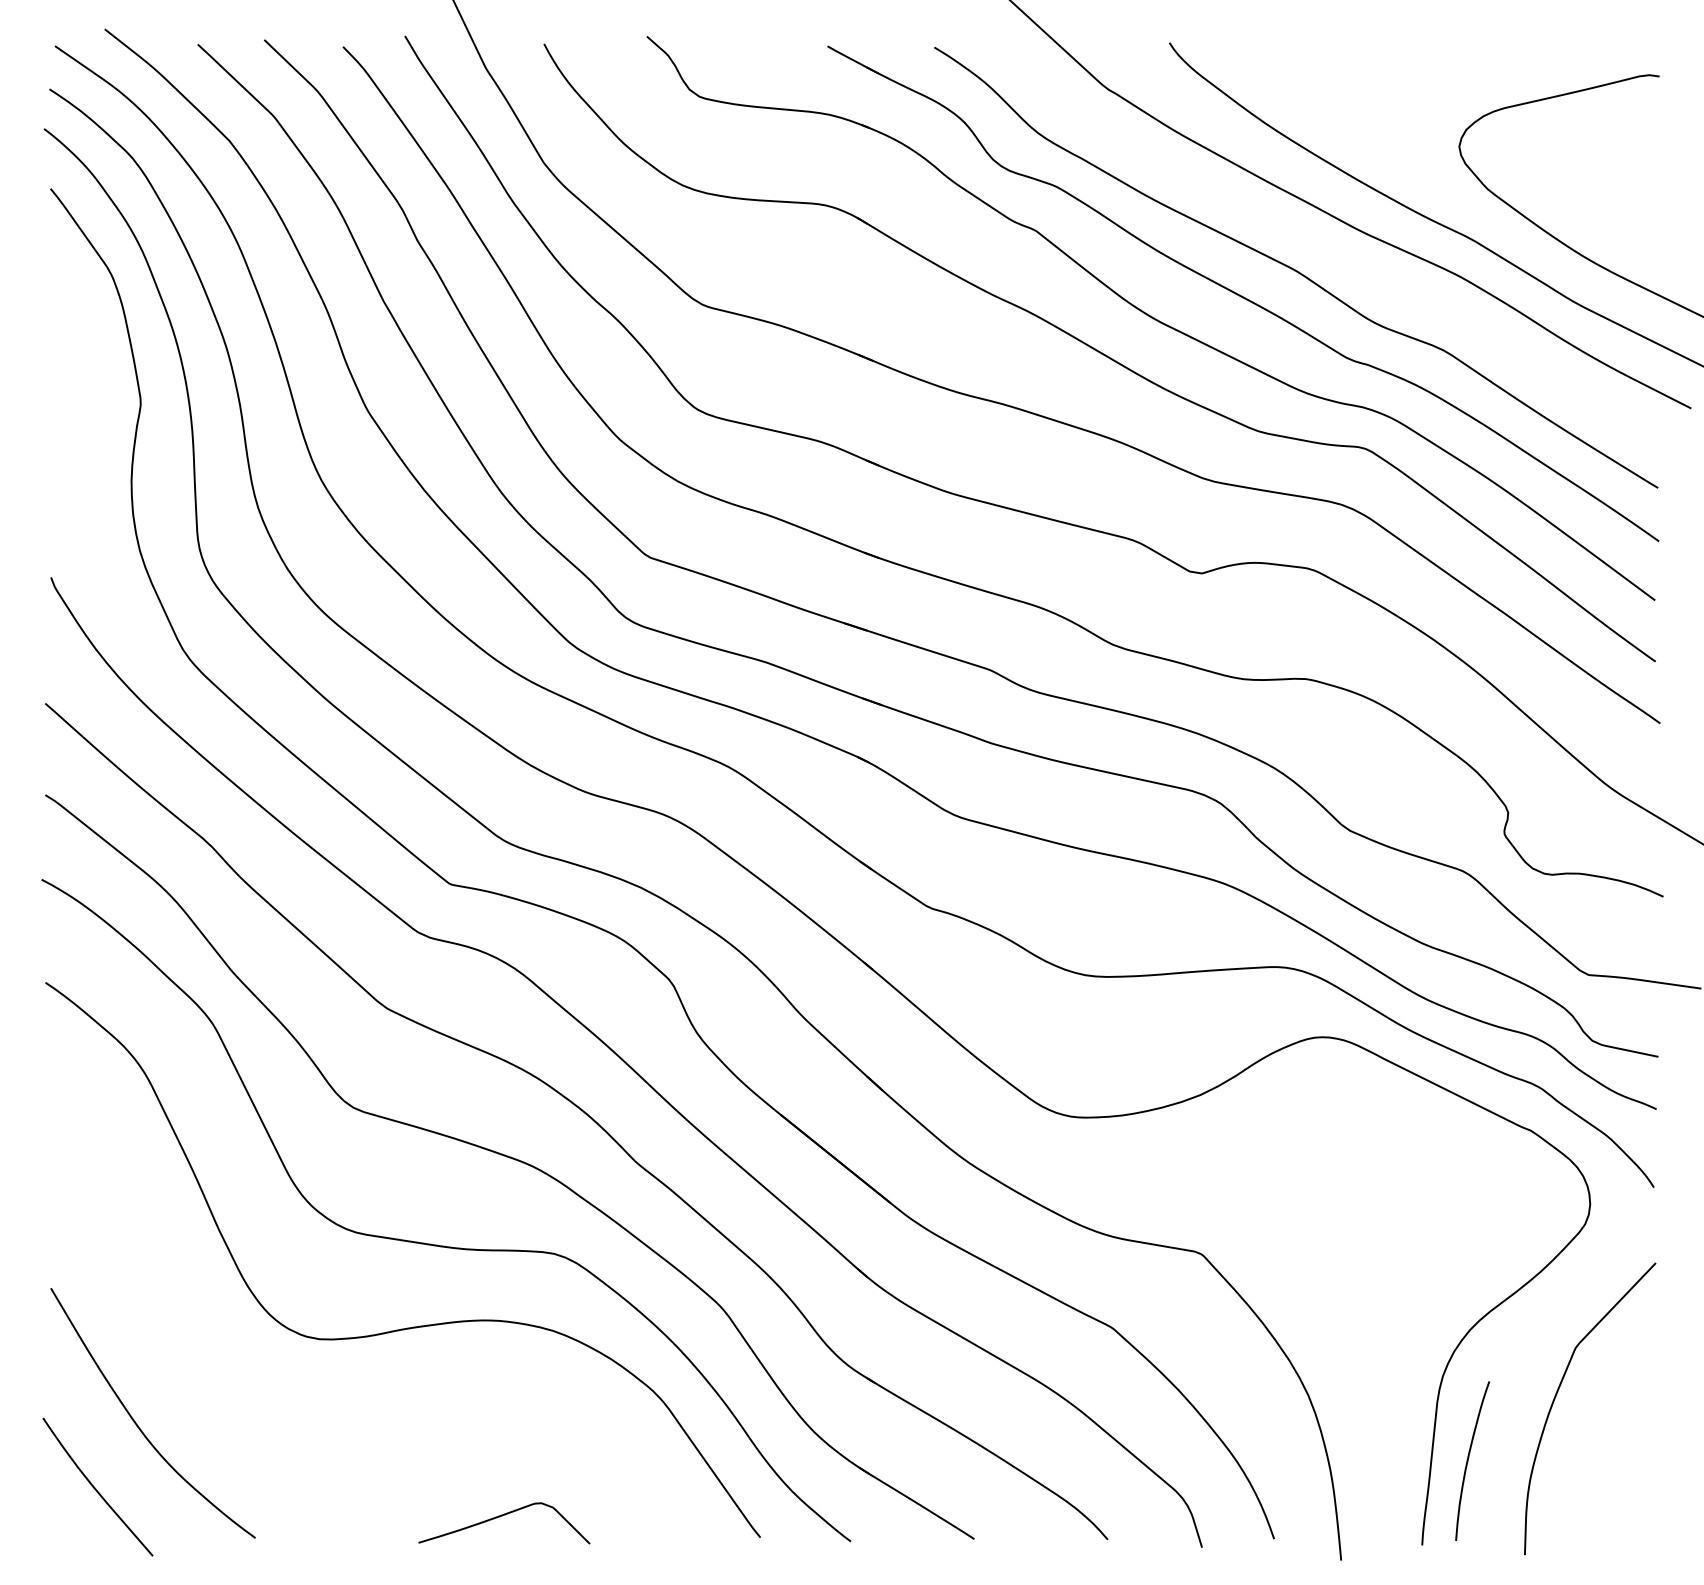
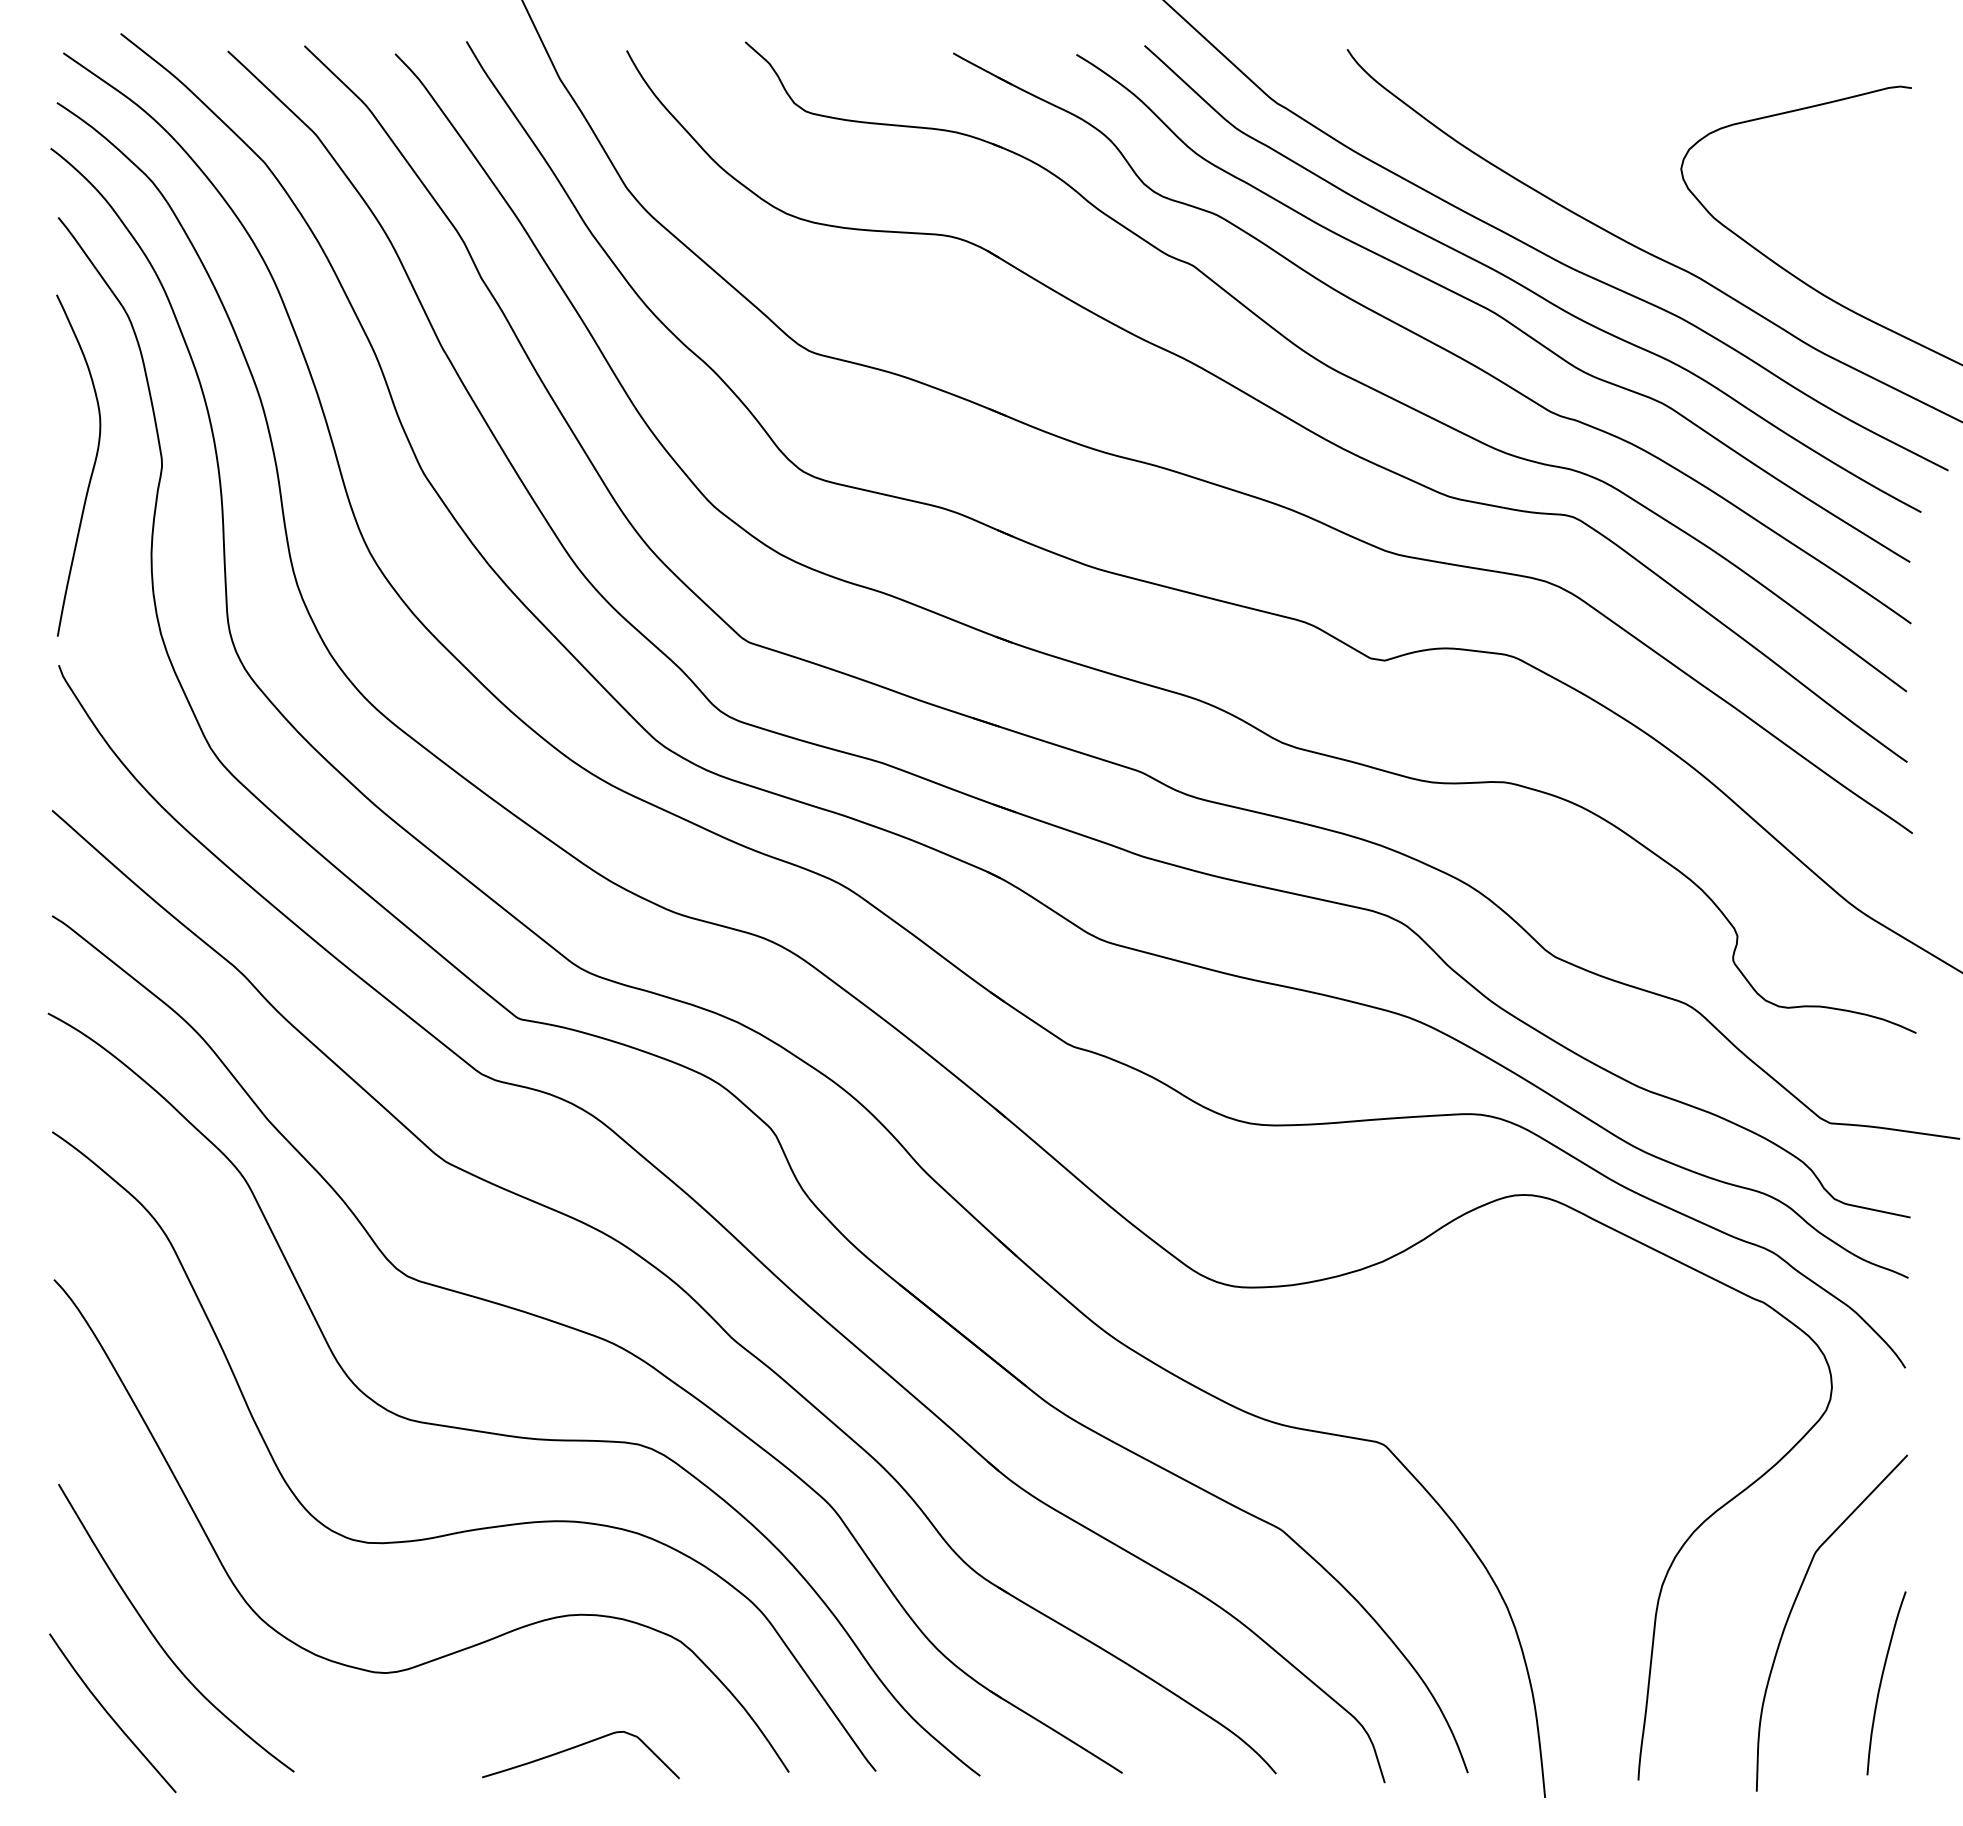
curve: (1325, 249) -> (1527, 287), added
curve: (80, 405) -> (92, 467), added
curve: (406, 1429) -> (468, 1646), added
curve: (1469, 1458) -> (1882, 1680), moved

